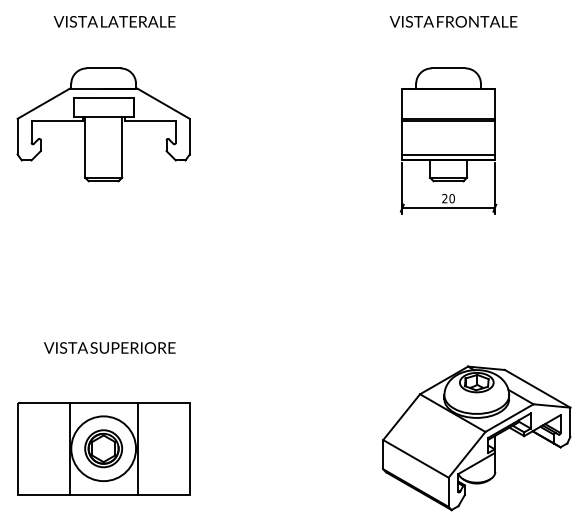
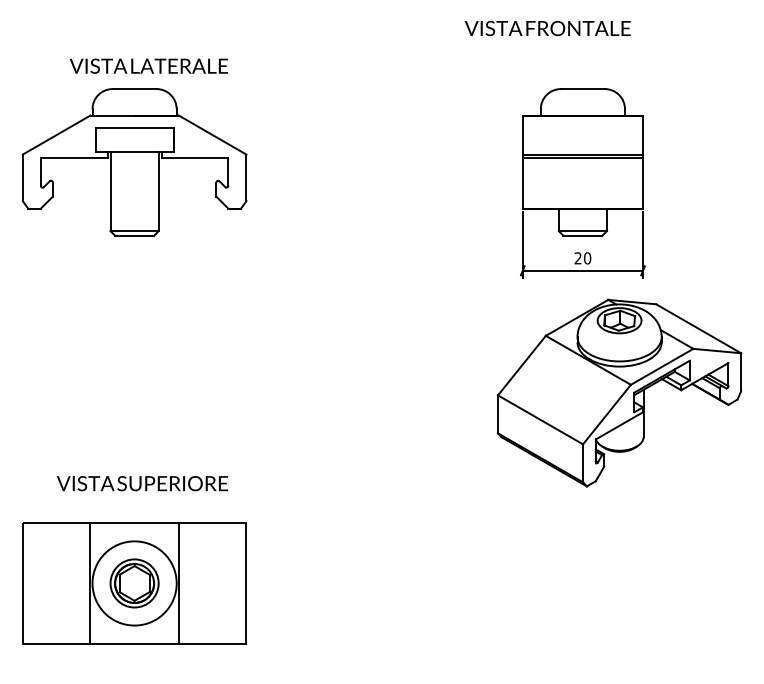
text: (114, 21) -> (148, 65), moved
text: (453, 21) -> (547, 28), moved
line: (448, 154) -> (582, 200), removed
text: (109, 347) -> (142, 483), moved
part: (476, 438) -> (619, 393), moved

